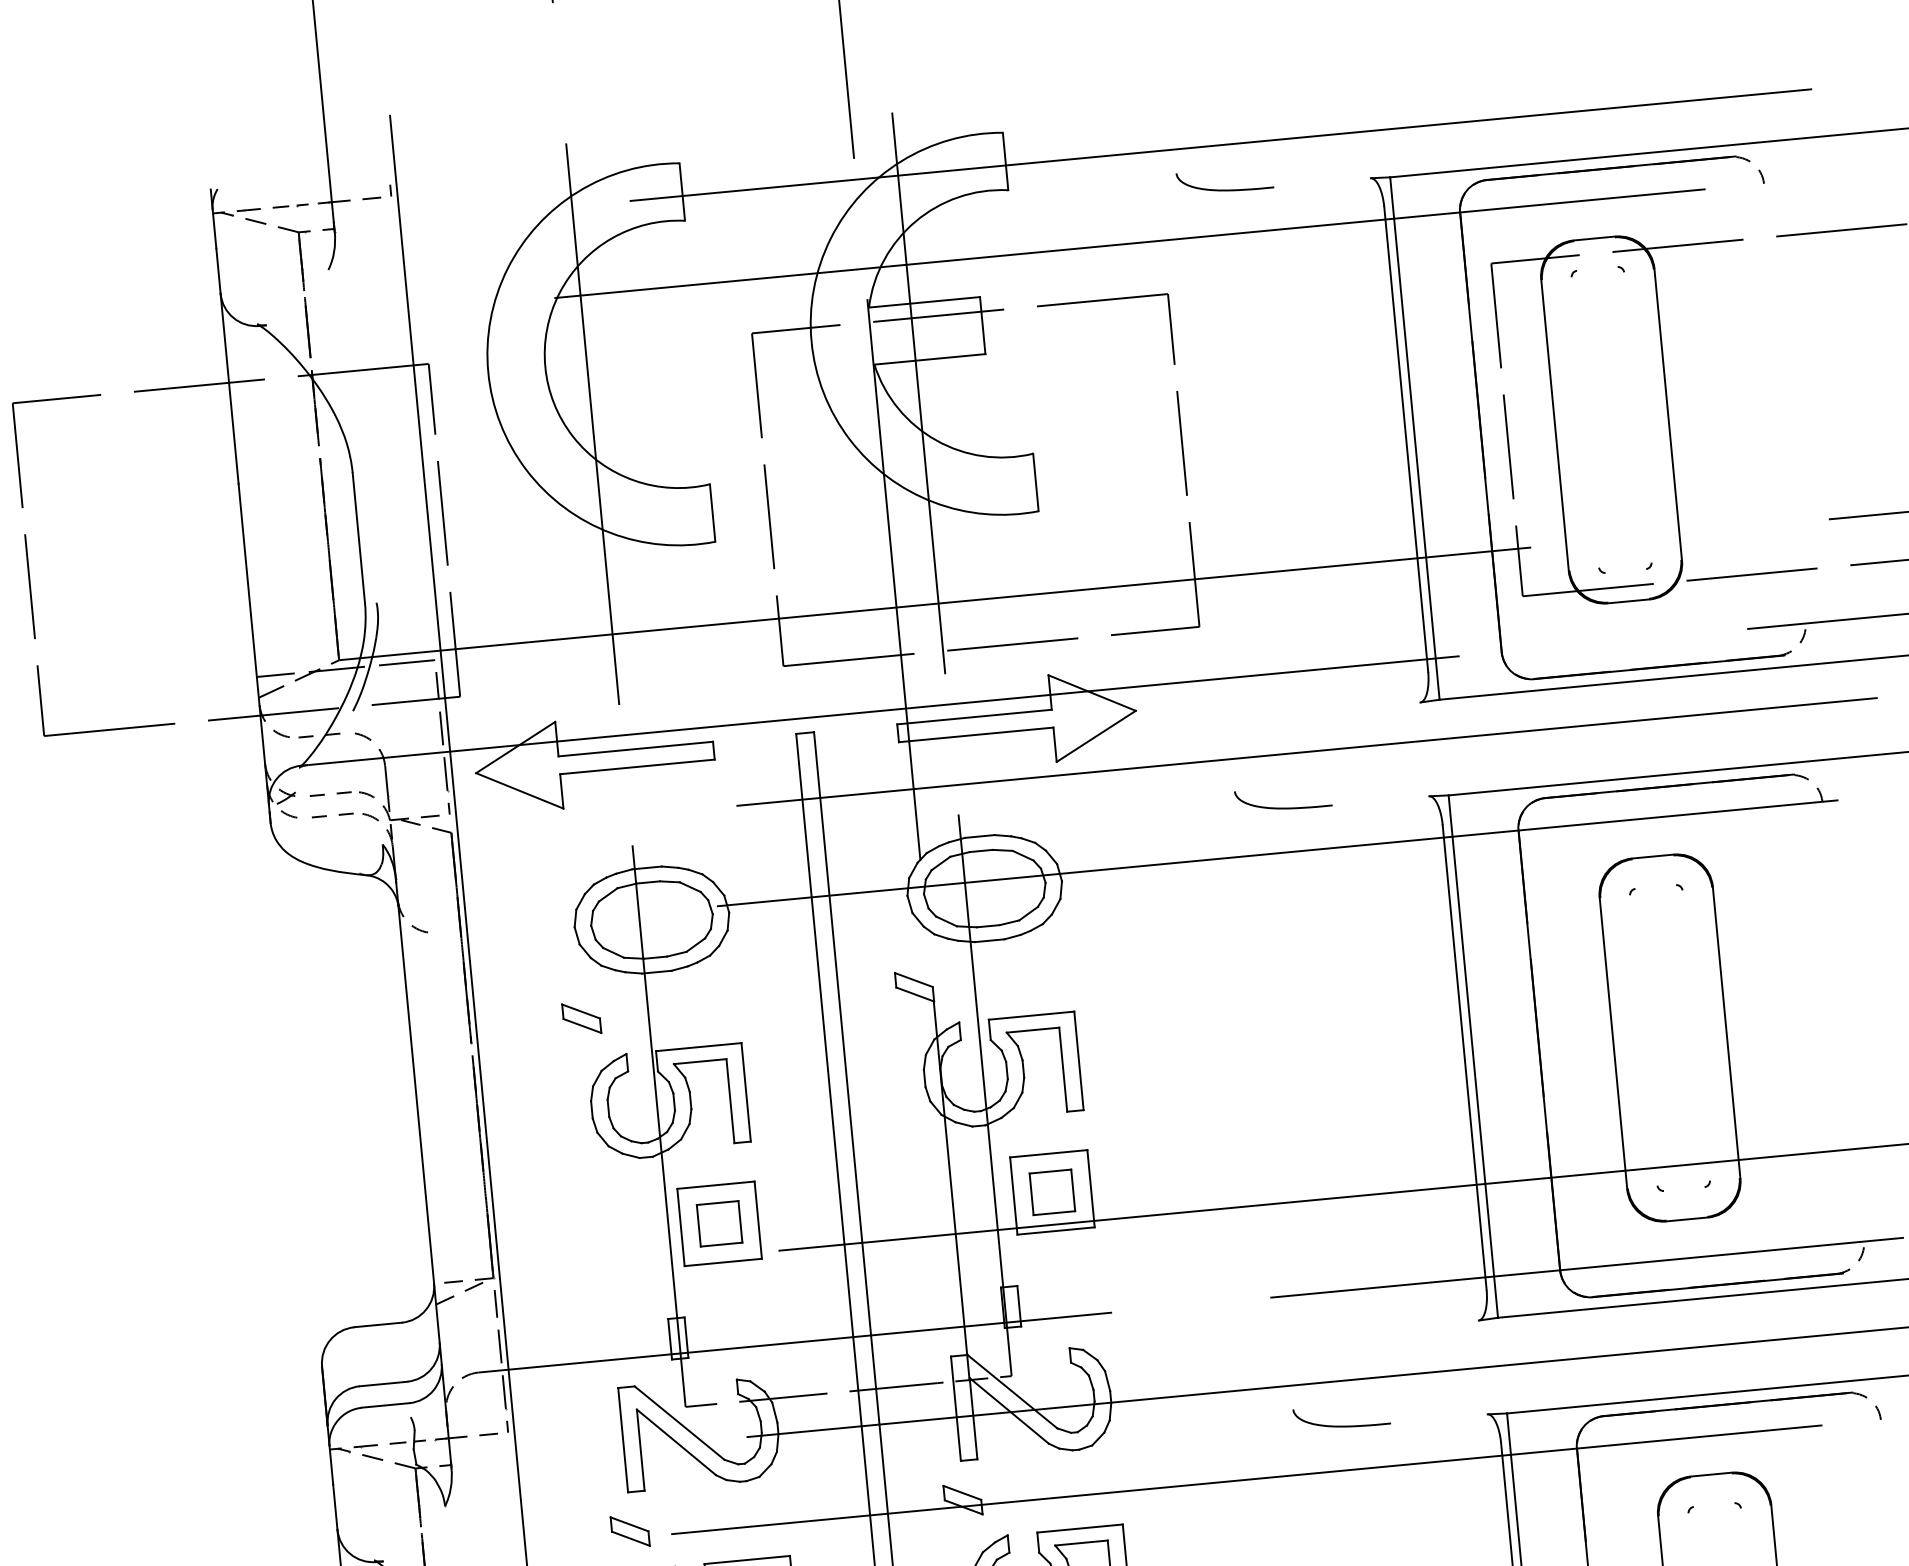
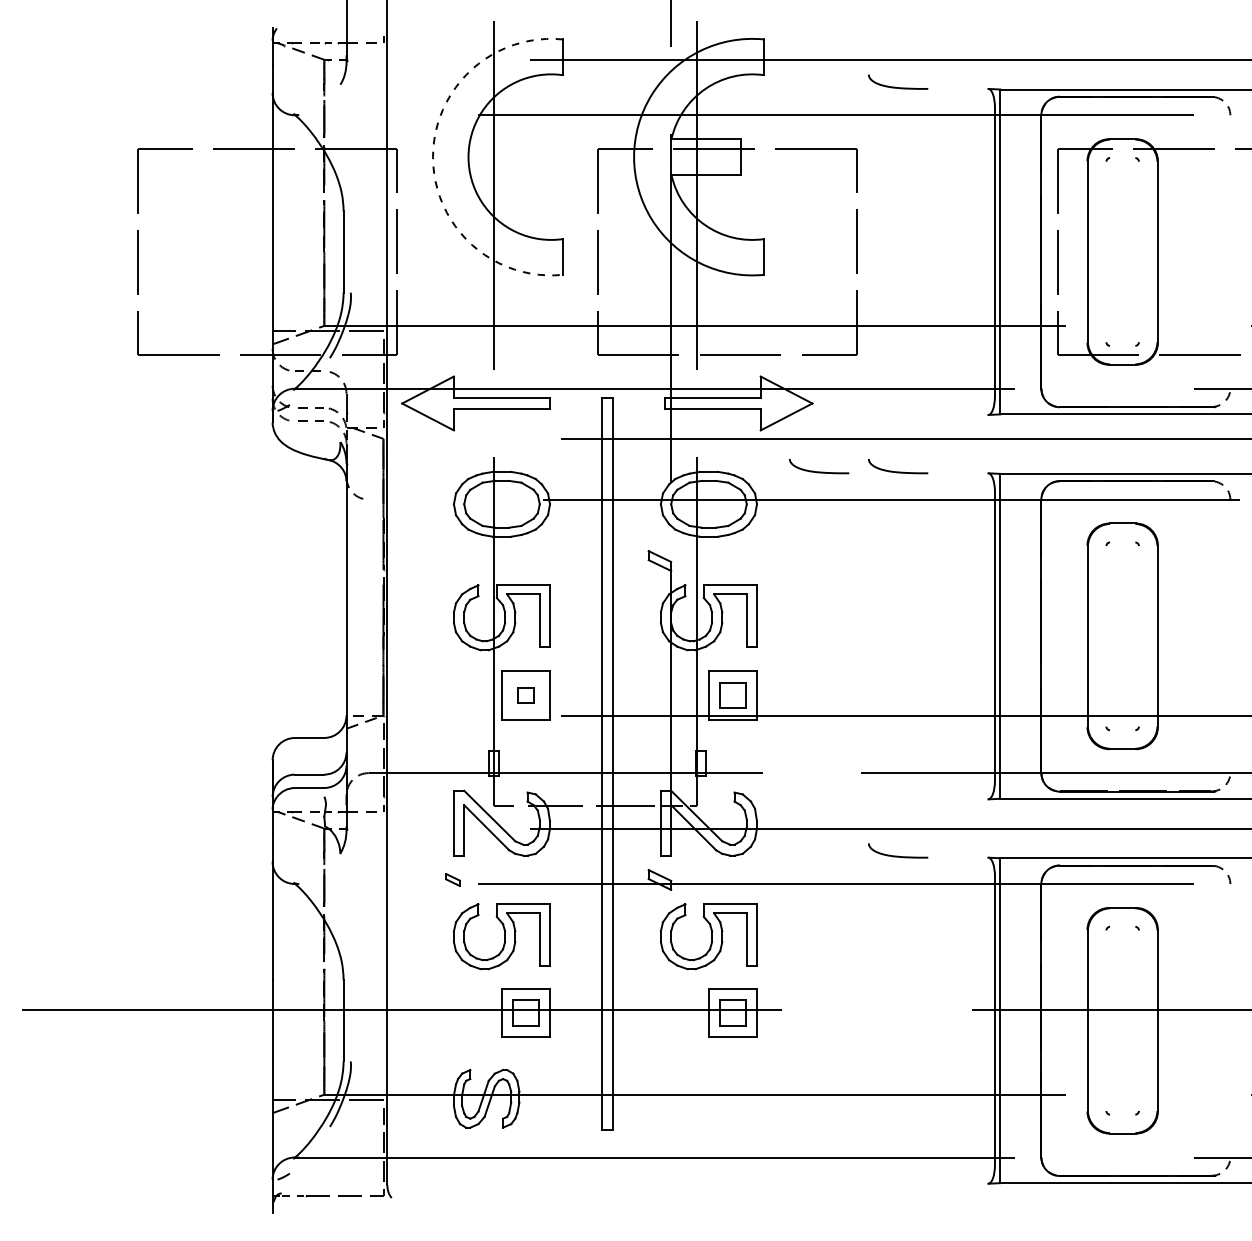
arc: (489, 372) -> (433, 157), solid -> dashed
curve: (1157, 819) -> (819, 471), added
part: (580, 1017) -> (452, 560), removed
part: (718, 1223) -> (525, 695), size x0.6
part: (629, 1530) -> (452, 879), size x0.6

